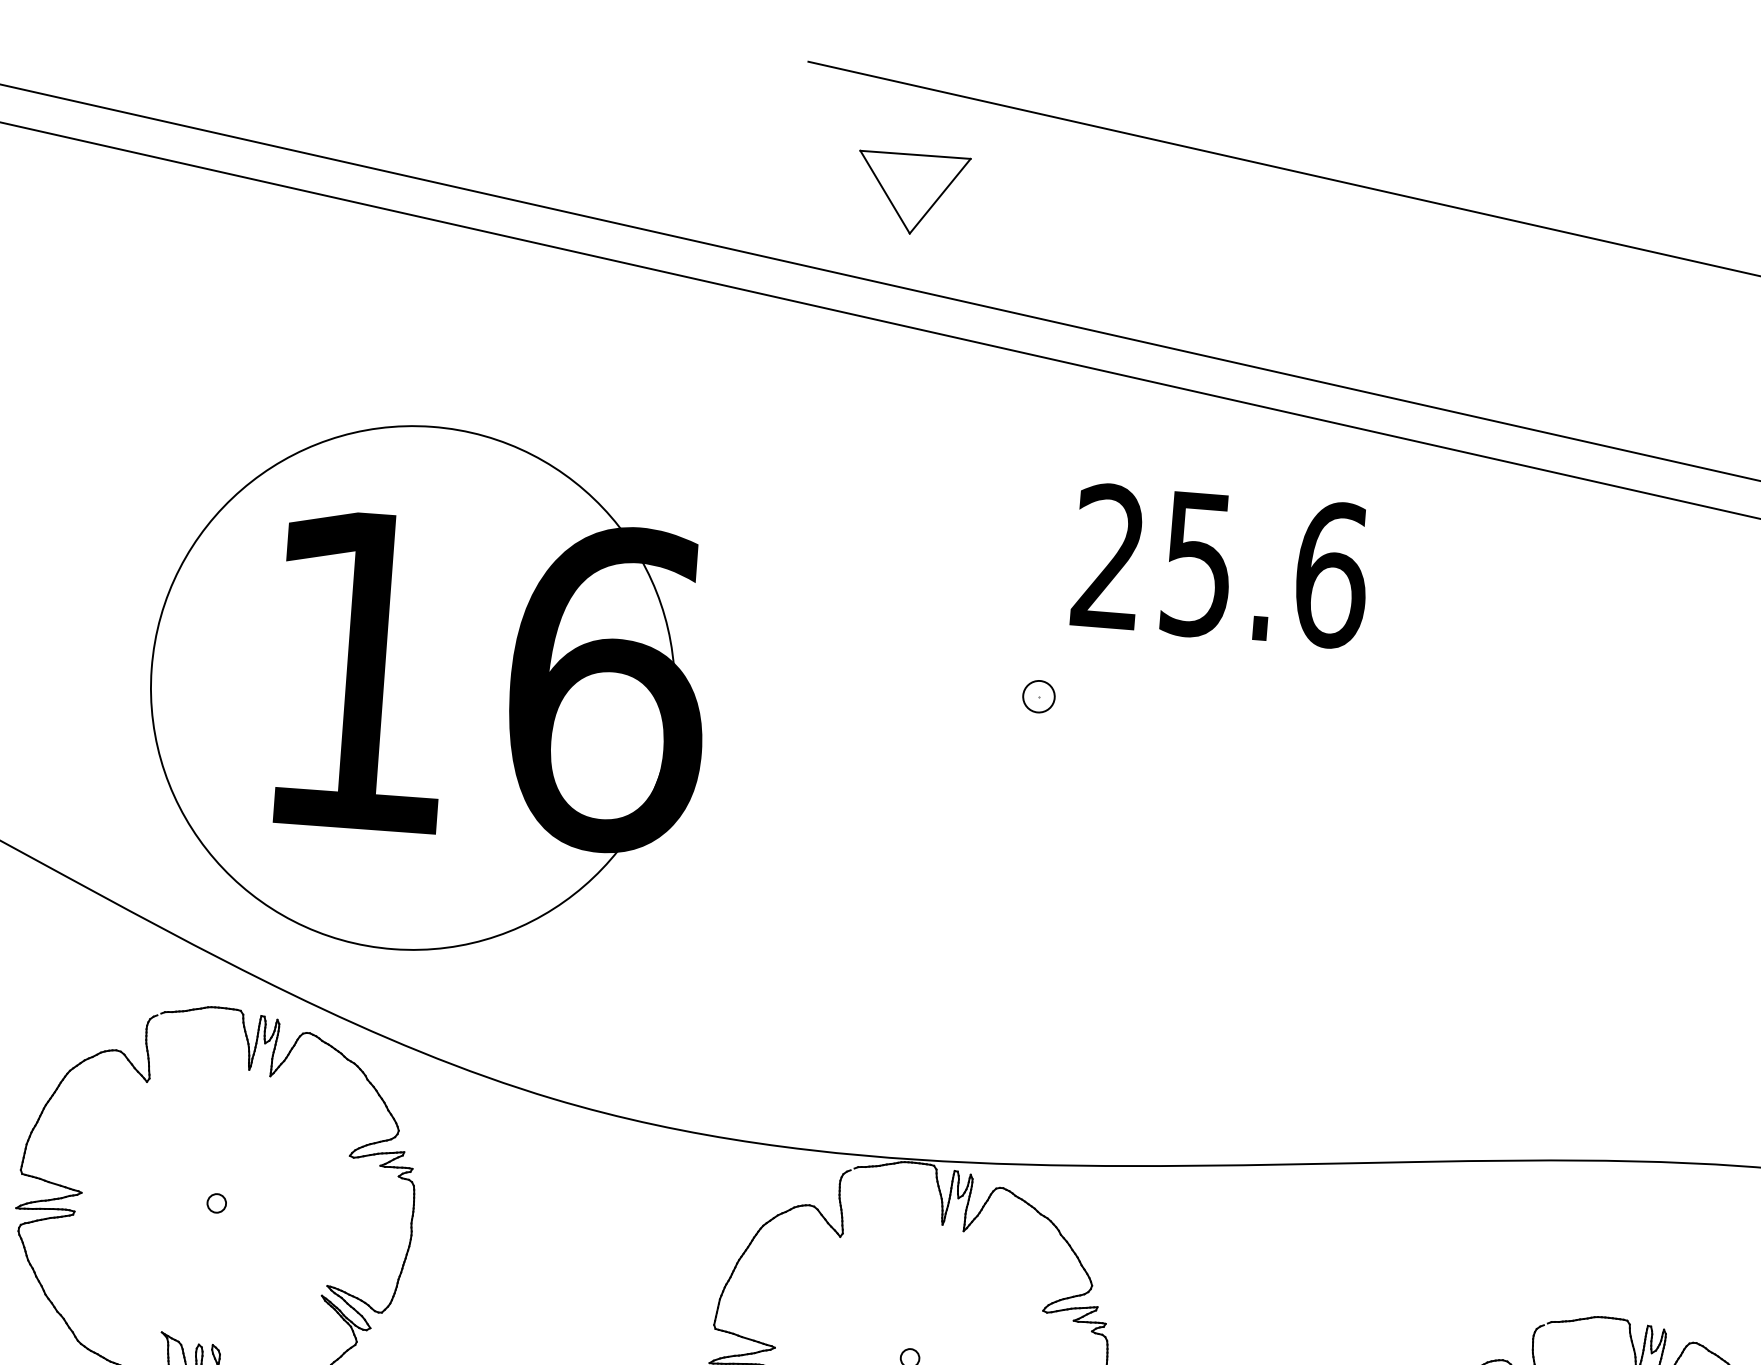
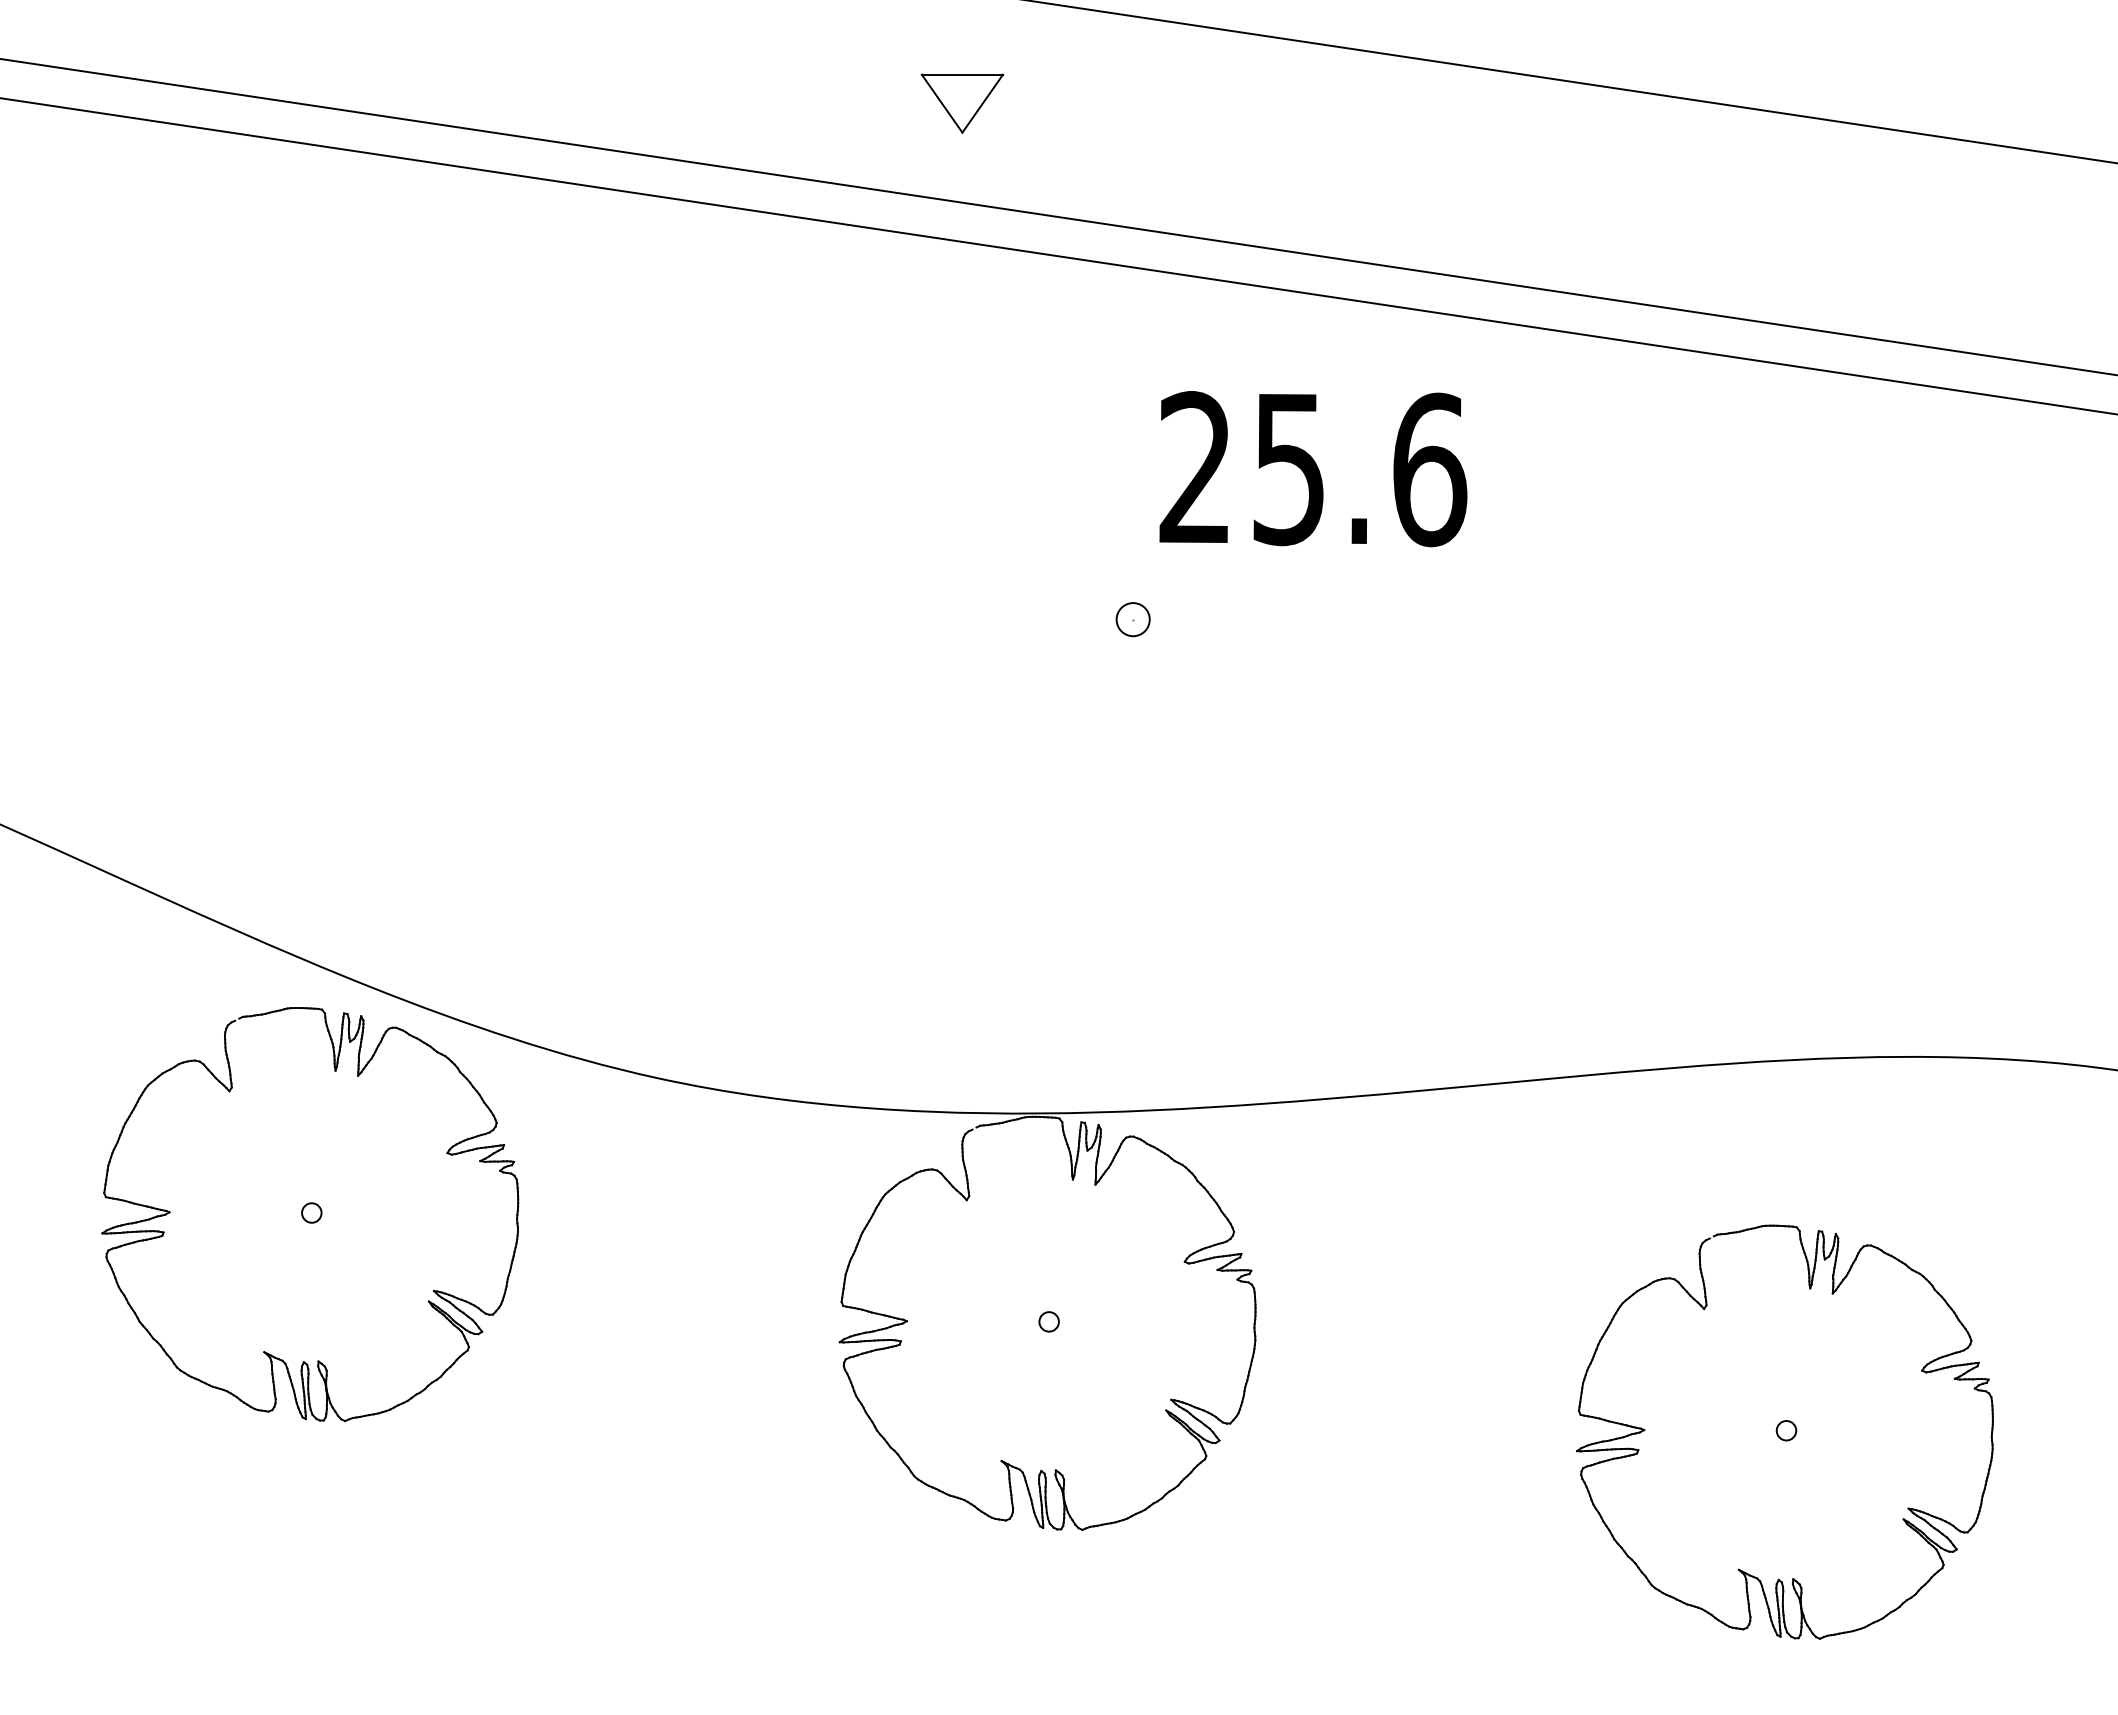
part: (912, 194) -> (962, 103), size x0.7
part: (427, 688) -> (492, 658), removed

